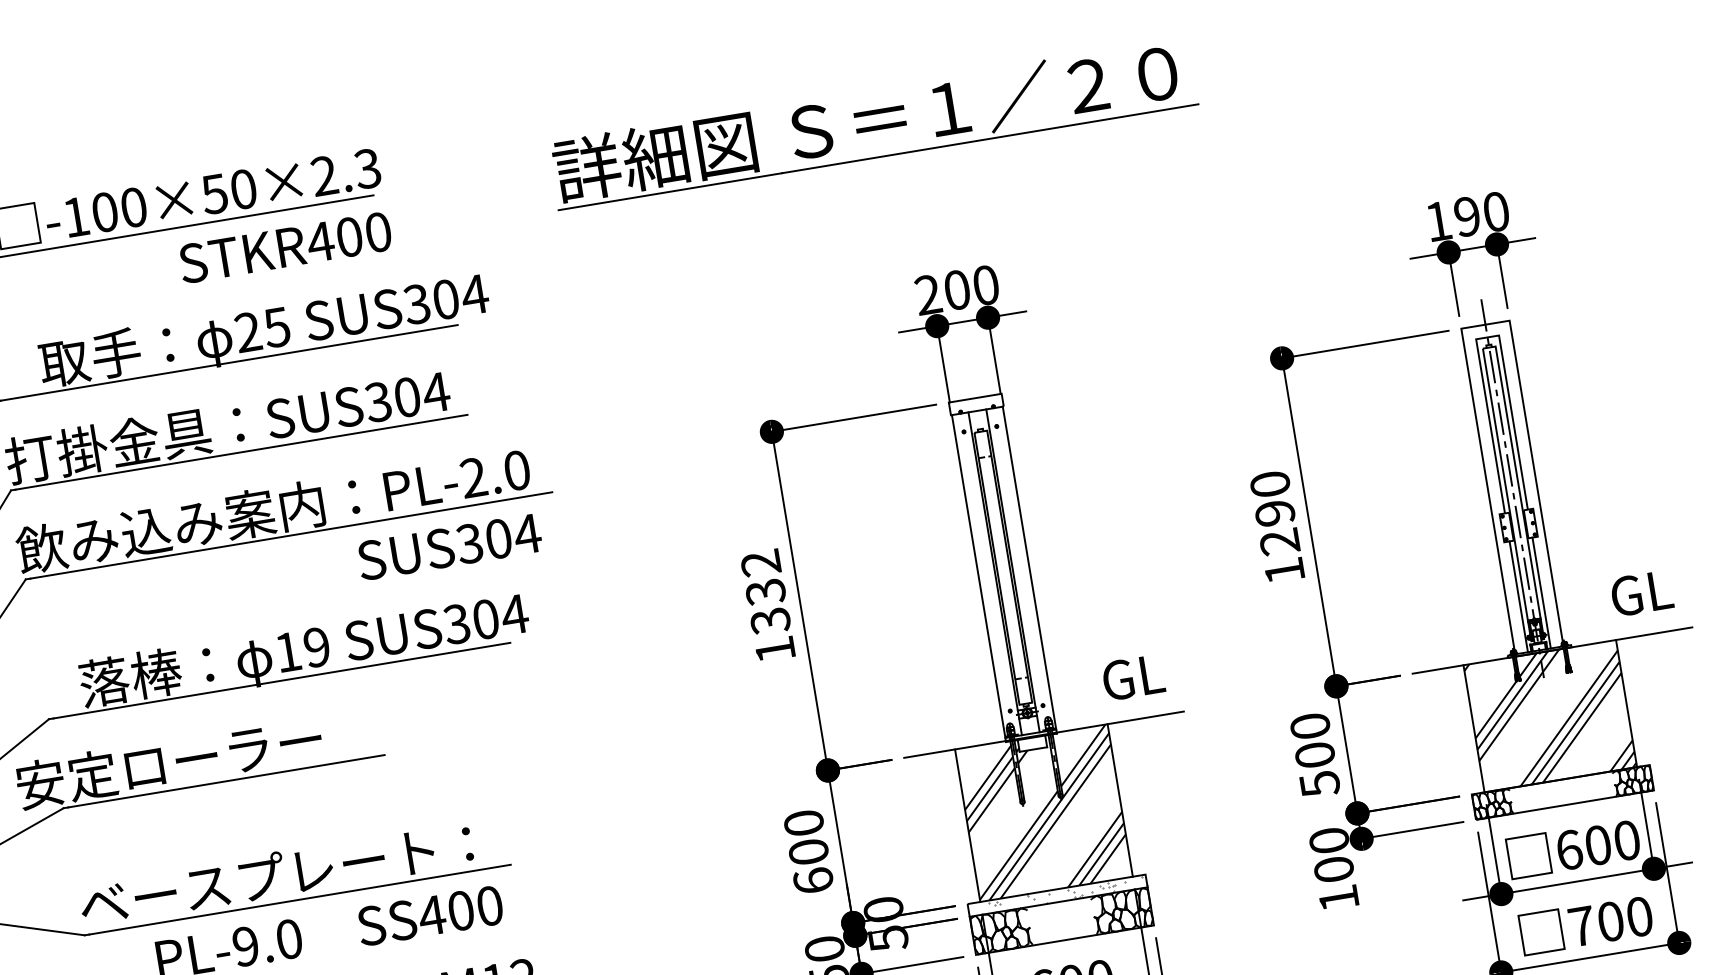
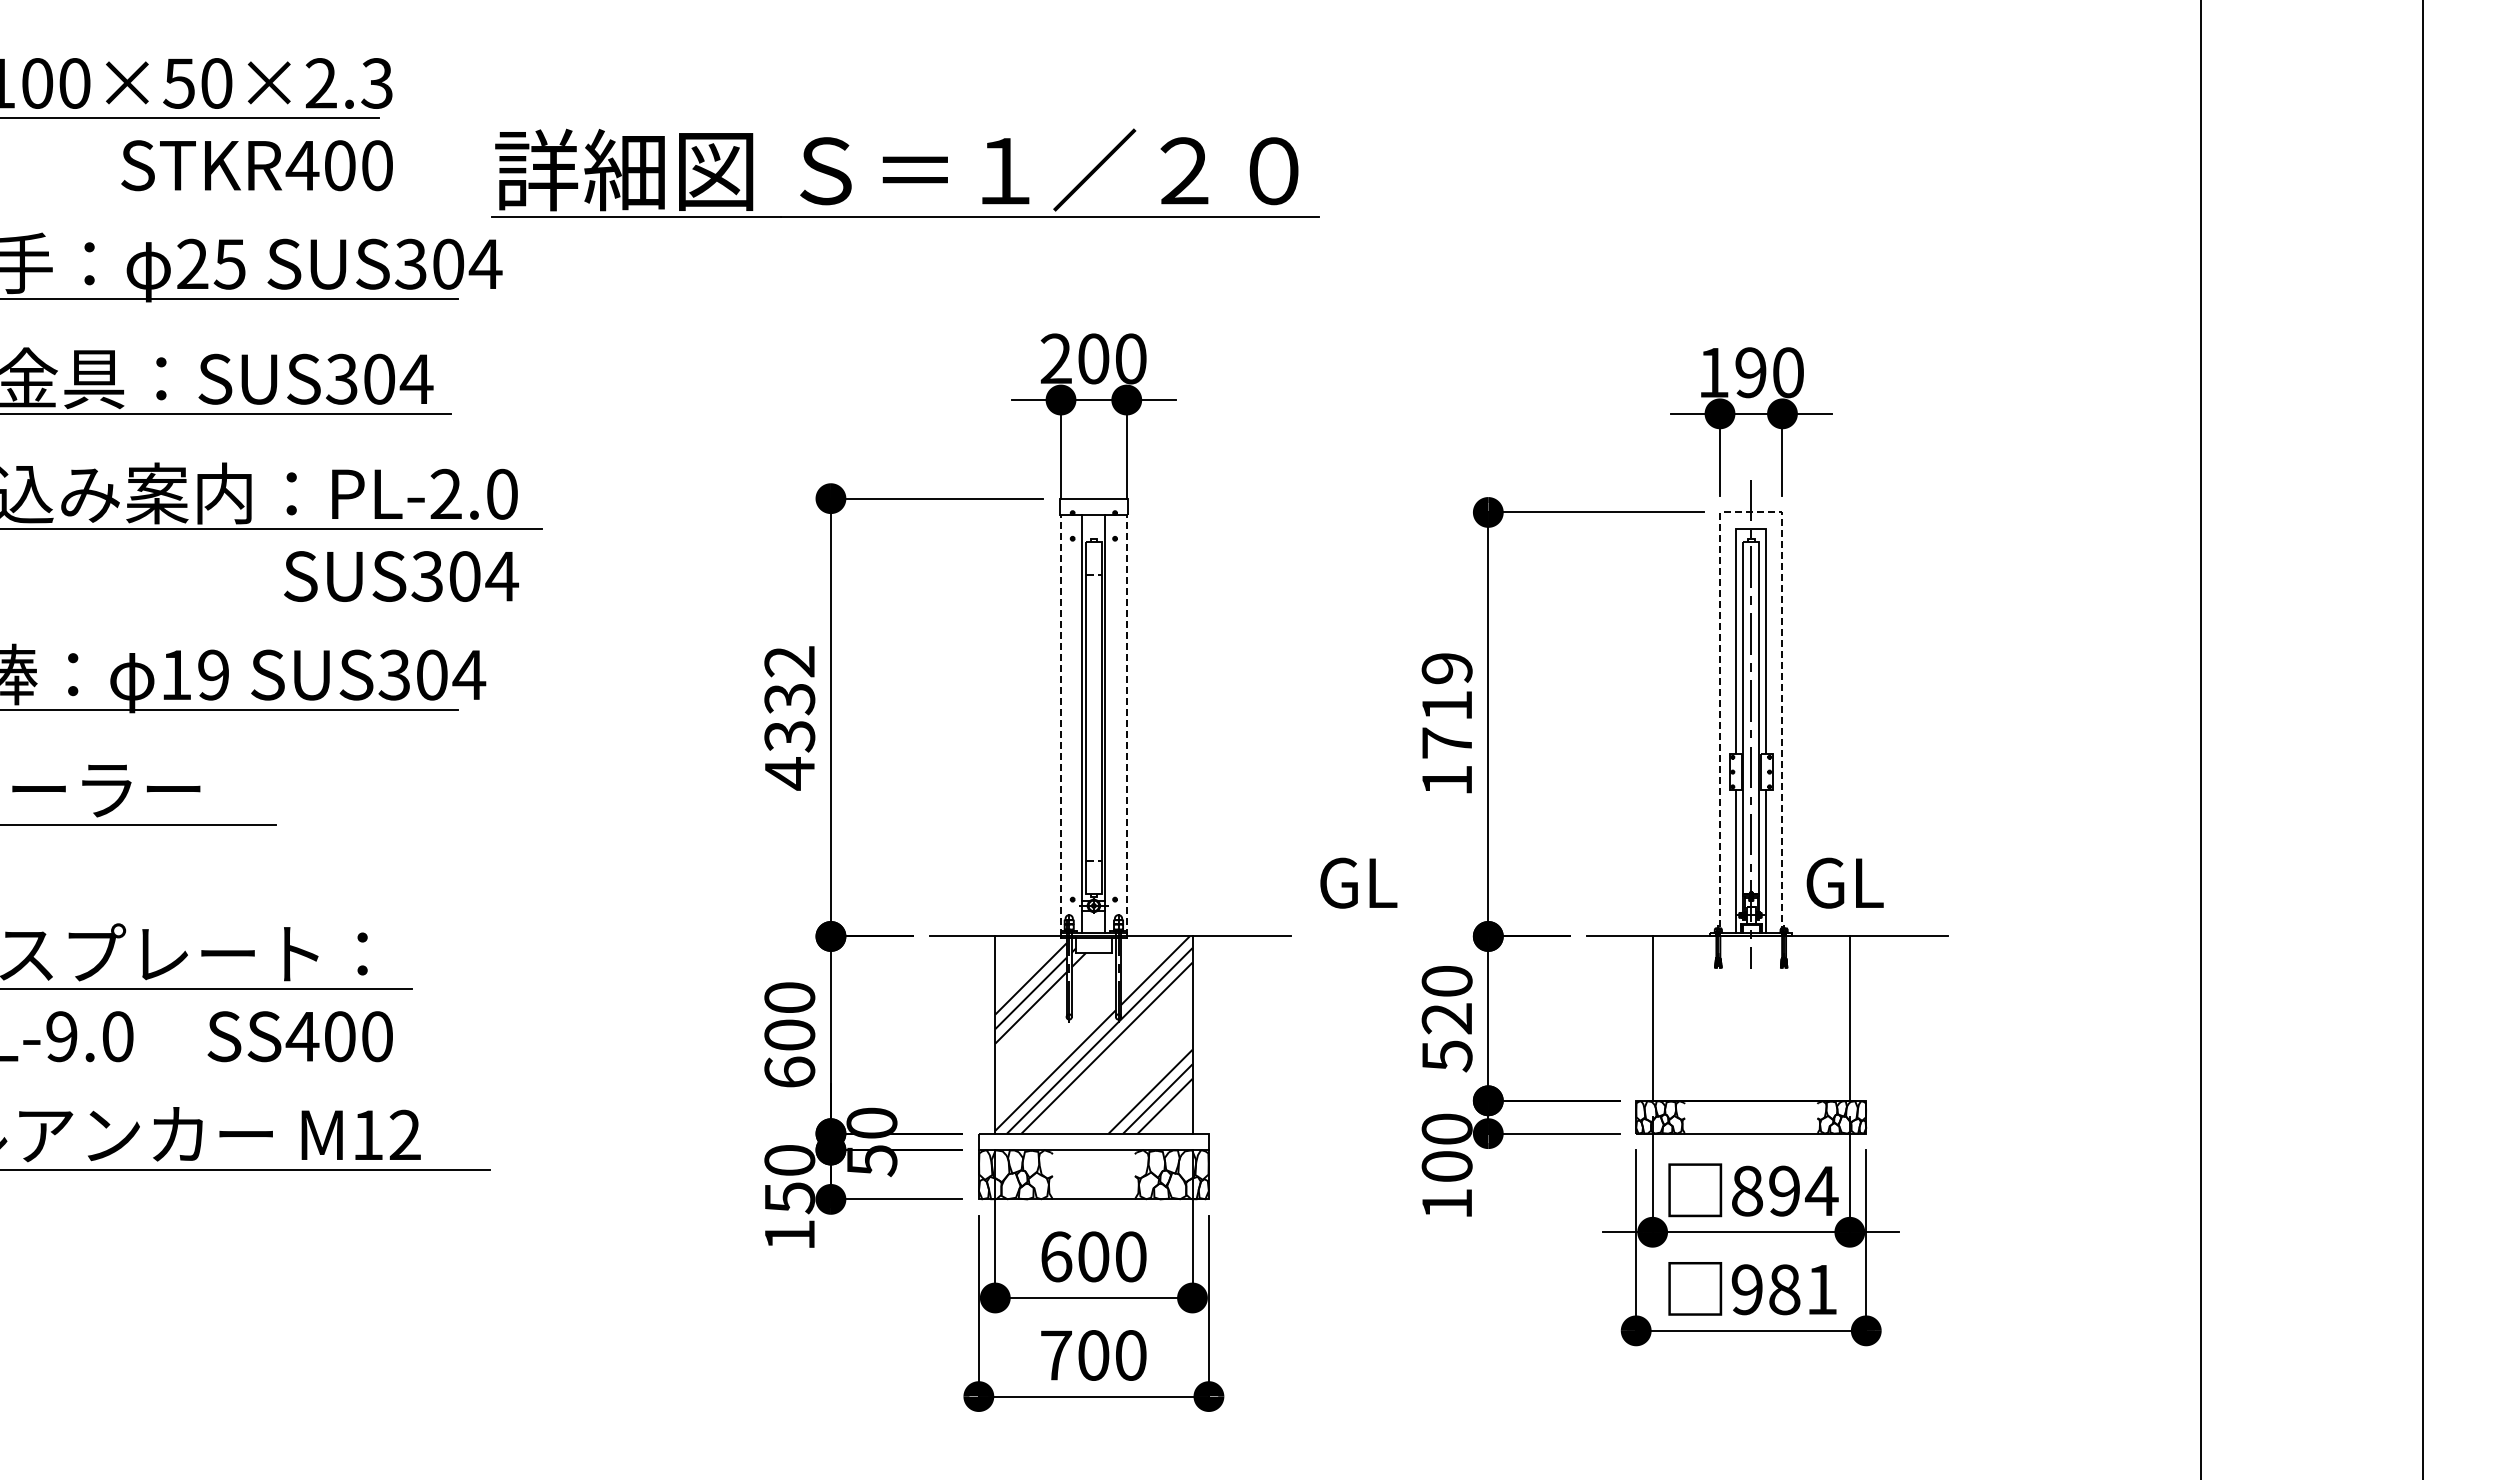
part: (872, 122) -> (905, 172), moved
line: (1484, 324) -> (1750, 512), solid -> dashed
text: (1274, 513) -> (1446, 705), 1290 -> 1719
line: (1029, 569) -> (1126, 725), solid -> dashed
line: (979, 577) -> (1061, 725), solid -> dashed
text: (1641, 592) -> (1844, 882), moved
text: (775, 649) -> (789, 773), 1332 -> 4332
text: (1133, 677) -> (1358, 882), moved
hatch: (1549, 716) -> (1750, 1018), removed
text: (1314, 755) -> (1446, 1018), 500 -> 520
text: (1598, 844) -> (1785, 1190), 600 -> 894
hatch: (1067, 893) -> (1106, 1141), removed
text: (1610, 921) -> (1784, 1289), 700 -> 981

